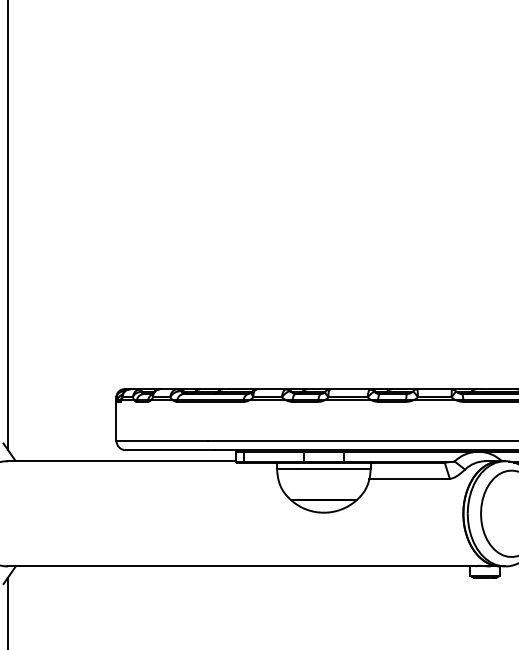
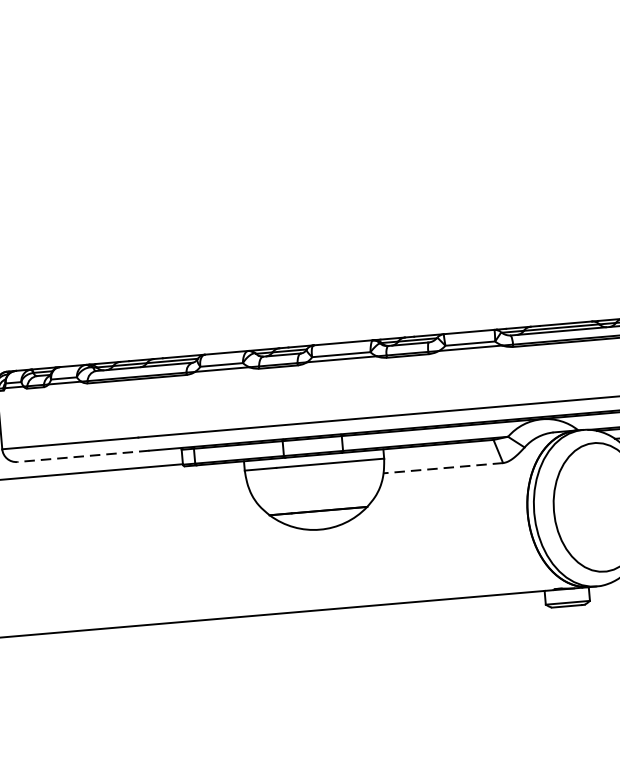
line: (169, 450) -> (82, 456), solid -> dashed
line: (409, 478) -> (443, 467), solid -> dashed

